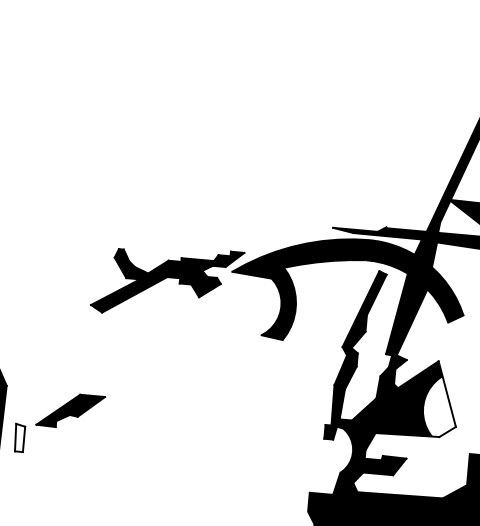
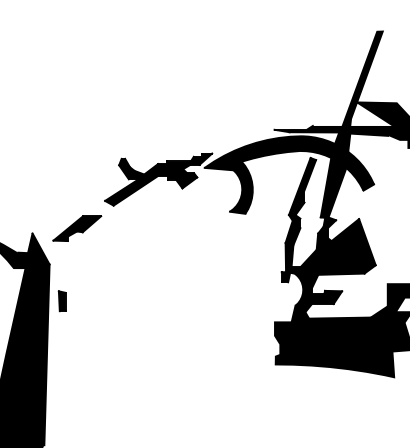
fill: (439, 406) -> (362, 251), added
part: (70, 410) -> (77, 228), moved
fill: (18, 438) -> (61, 301), added

